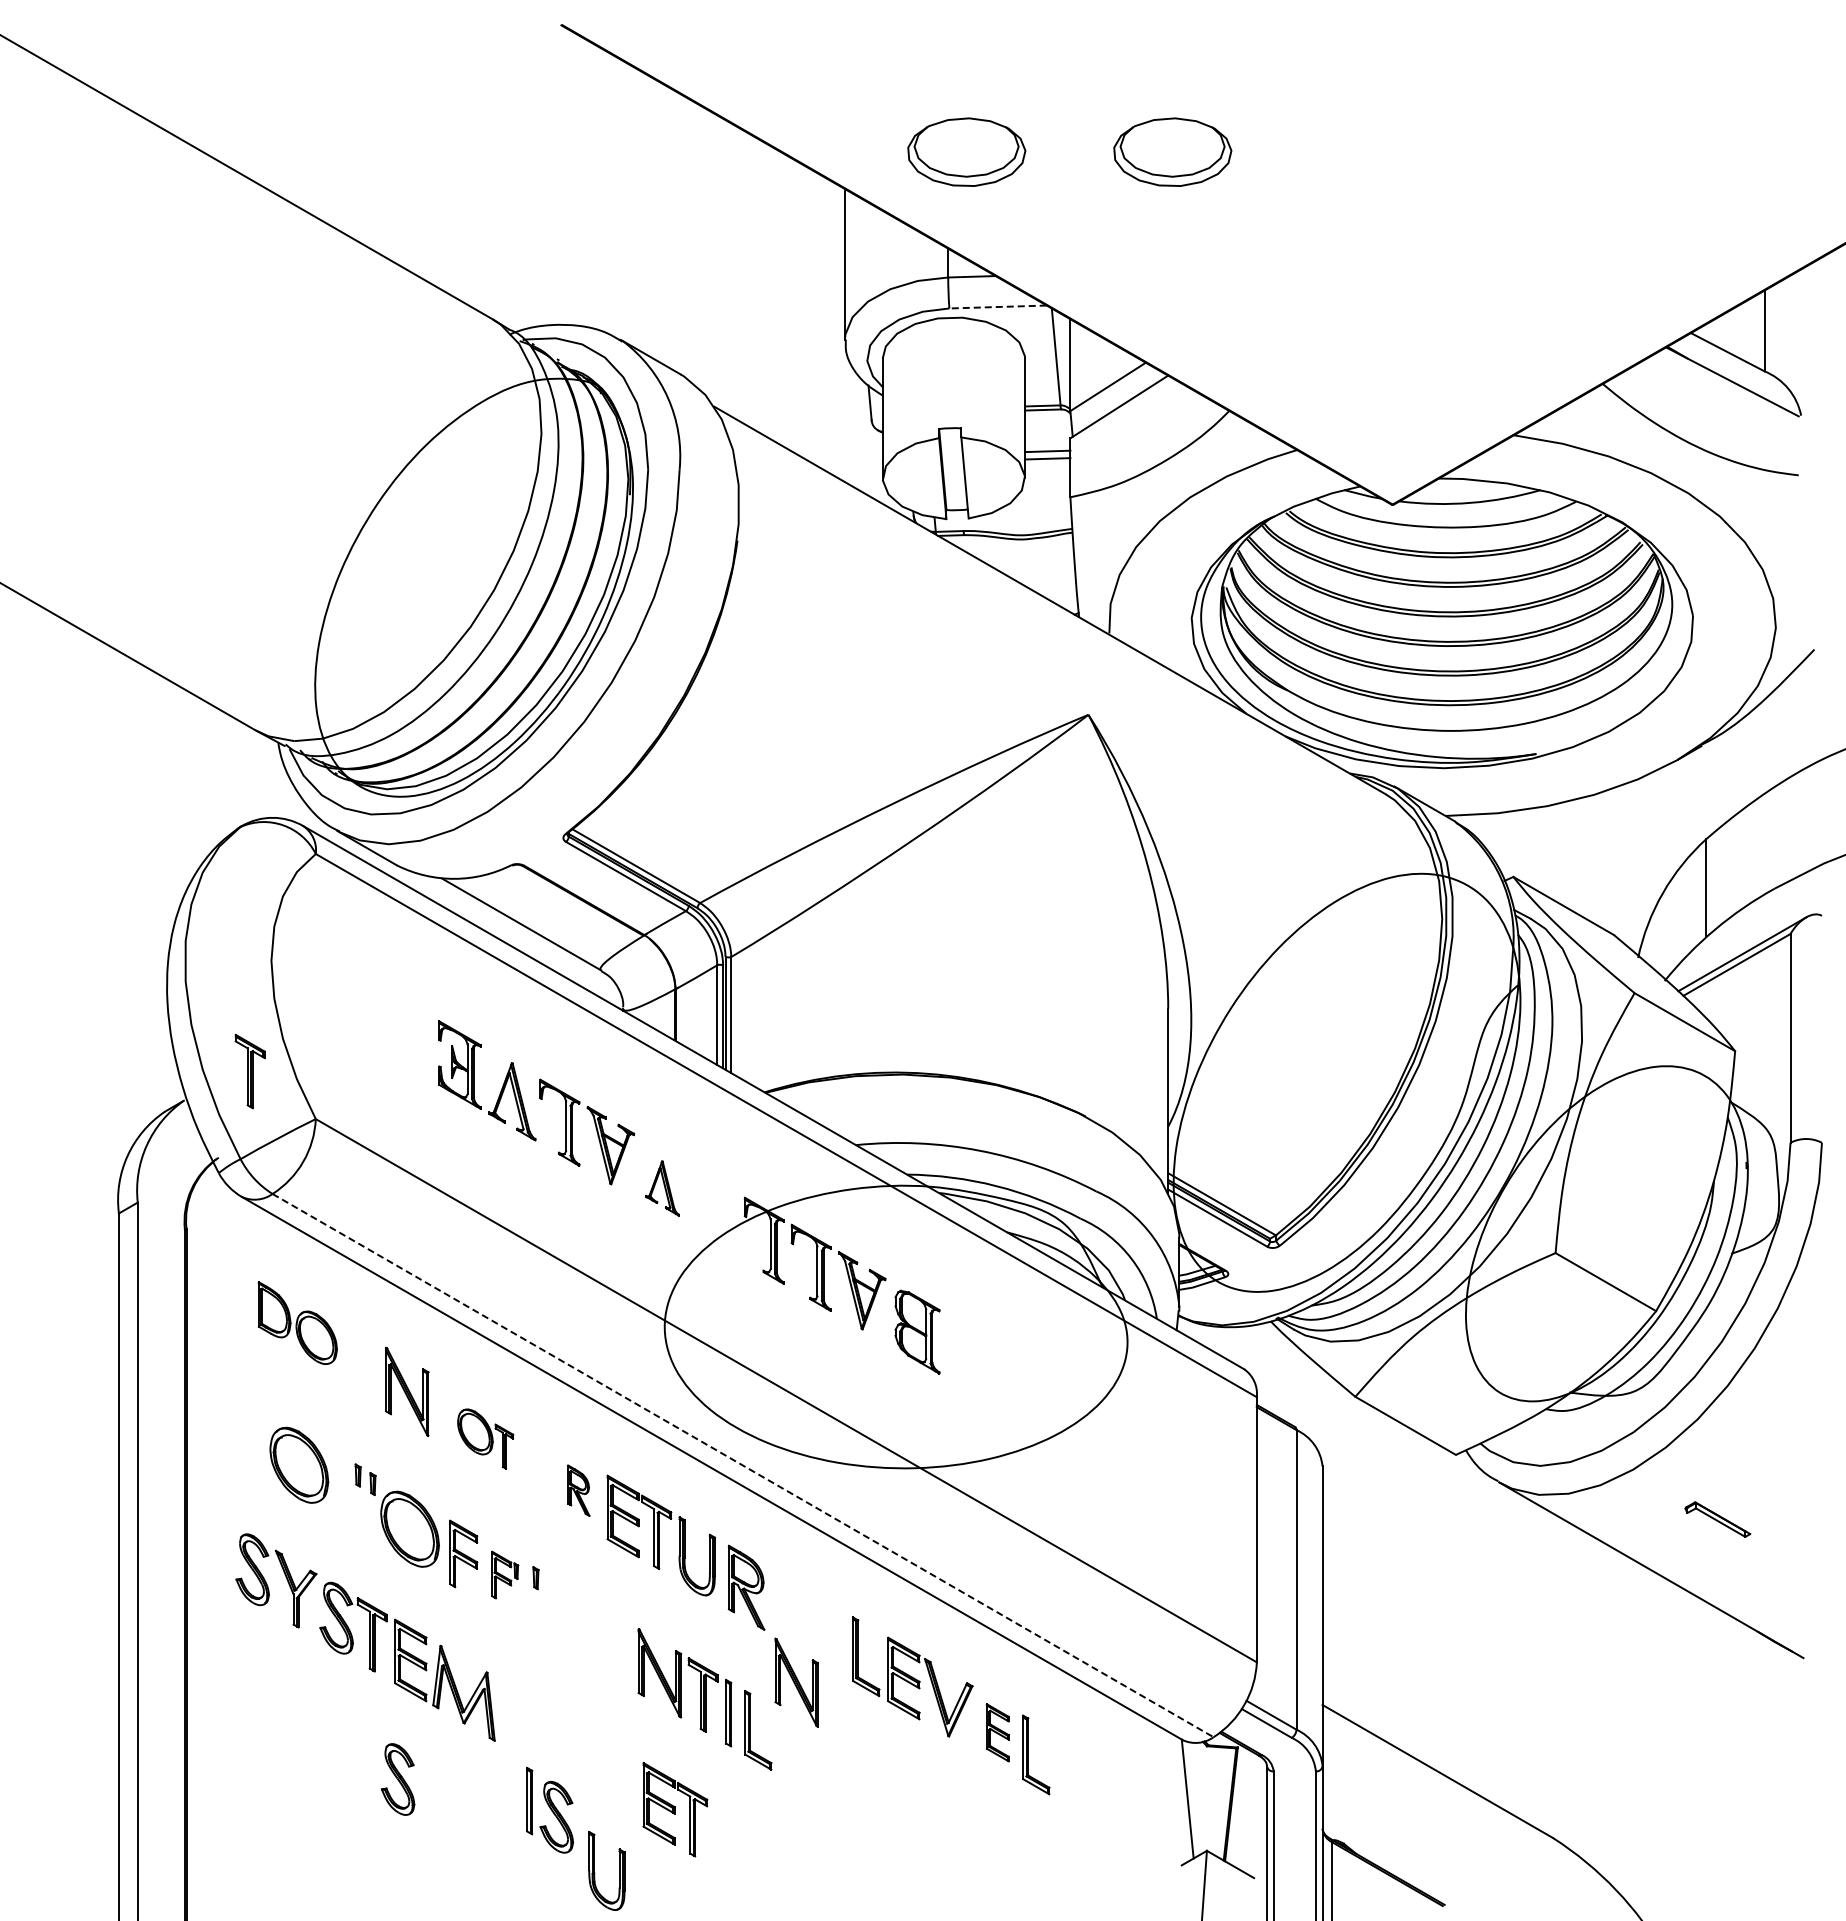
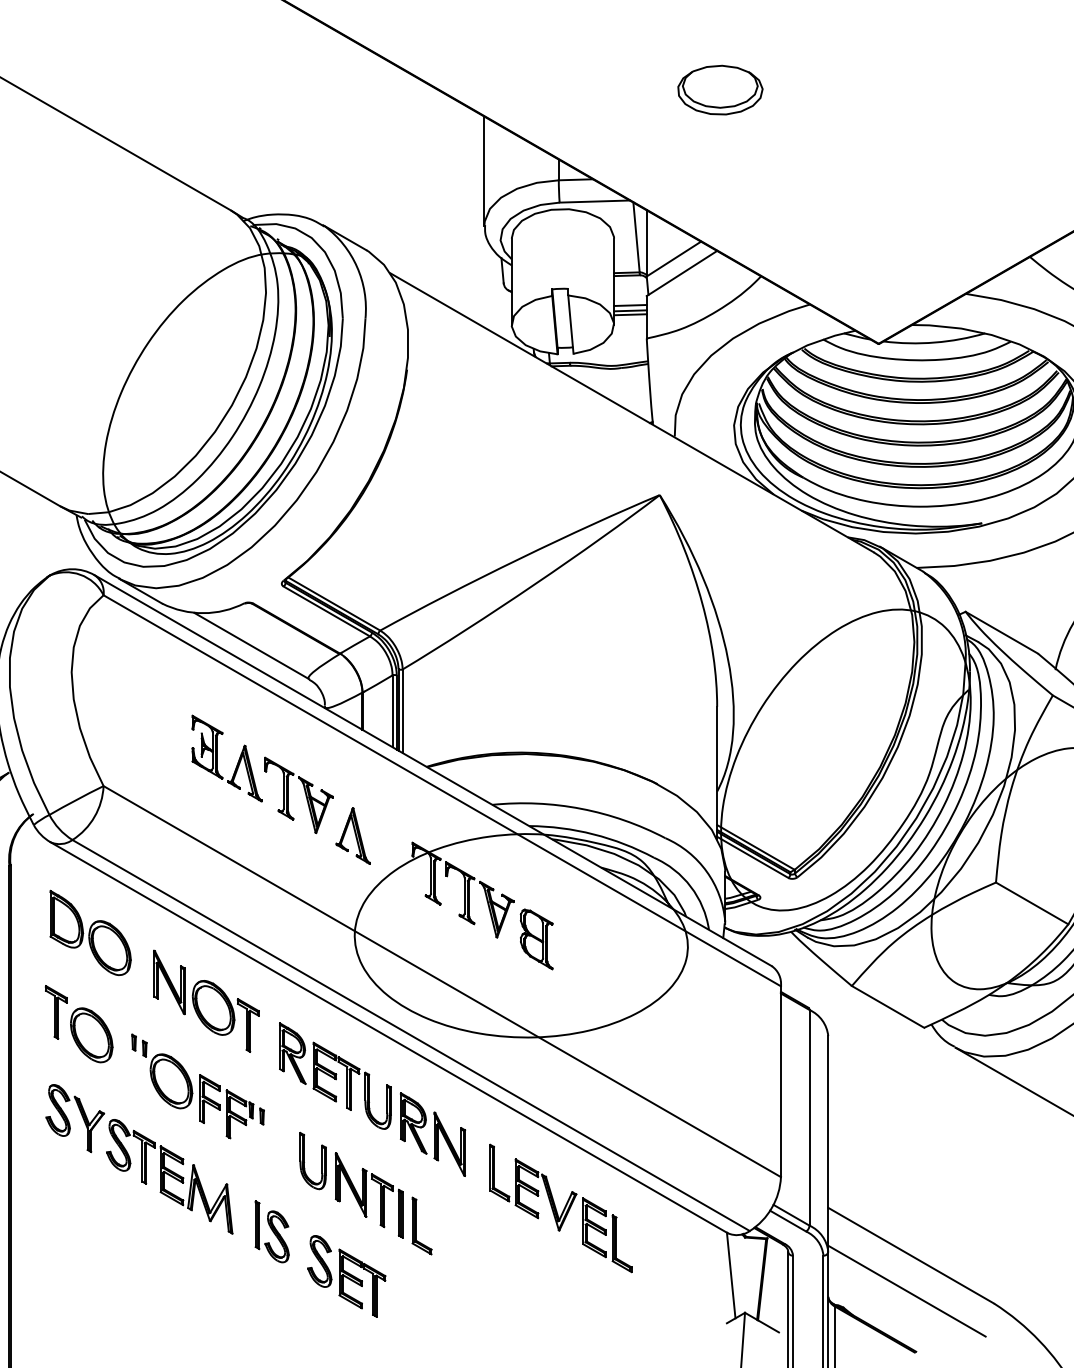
part: (966, 151) -> (571, 89), removed
line: (998, 307) -> (595, 201), dashed -> solid
line: (1047, 463) -> (630, 314), added
part: (249, 1071) -> (55, 1012), moved
part: (662, 1188) -> (353, 836), size x1.43
part: (297, 1322) -> (90, 932), size x1.43
part: (485, 1438) -> (225, 1016), size x1.67
line: (743, 1465) -> (411, 1035), dashed -> solid
part: (578, 1490) -> (292, 1053), size x1.67
part: (504, 1574) -> (239, 1113), size x1.43
part: (796, 1682) -> (449, 1144), moved
part: (997, 1732) -> (594, 1227), size x1.43
part: (397, 1779) -> (319, 1261), moved
part: (550, 1810) -> (272, 1231), moved
line: (1431, 1820) -> (906, 1290), added
part: (595, 1872) -> (304, 1162), moved

